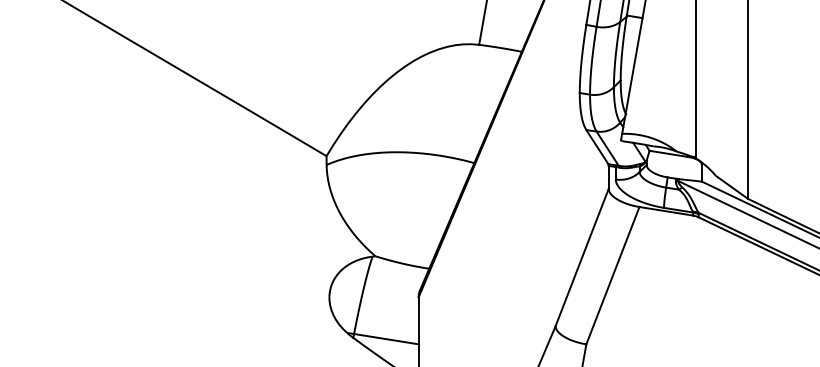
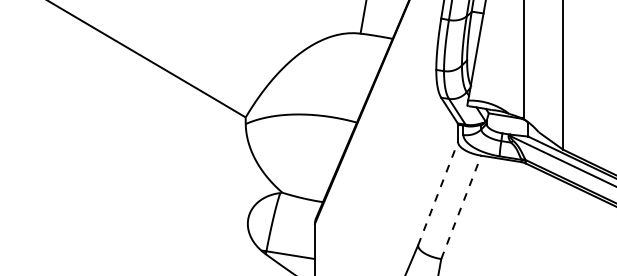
line: (582, 257) -> (438, 193), solid -> dashed
line: (613, 274) -> (461, 206), solid -> dashed

